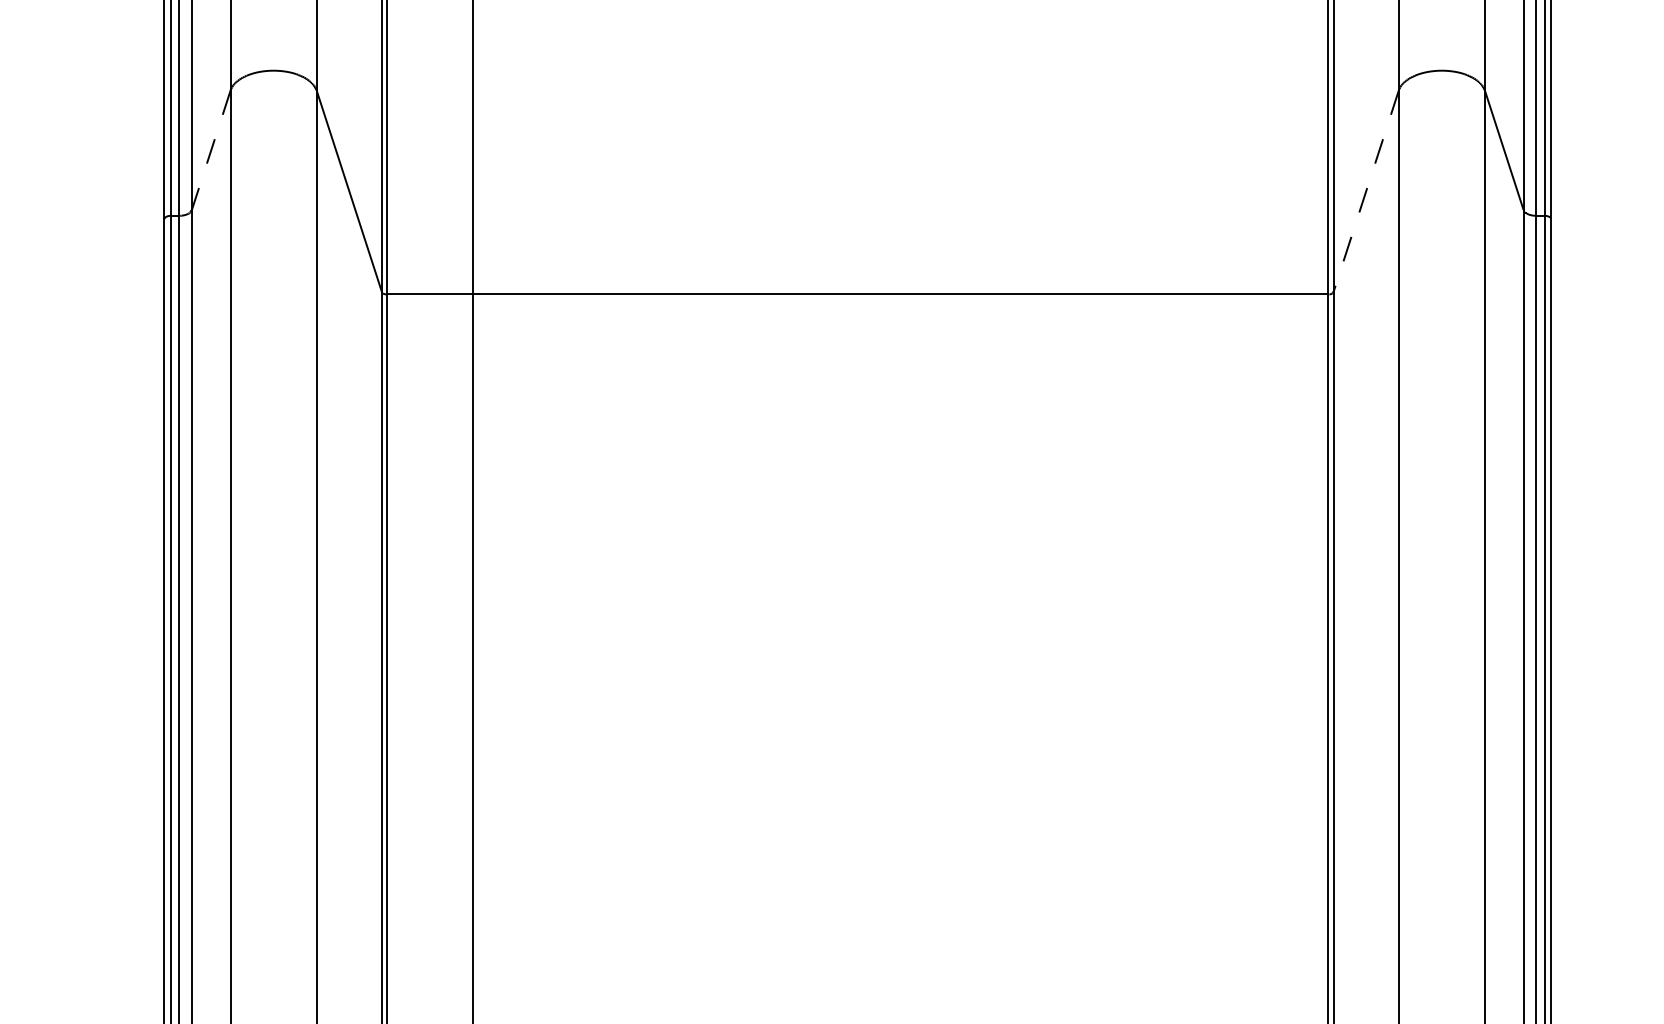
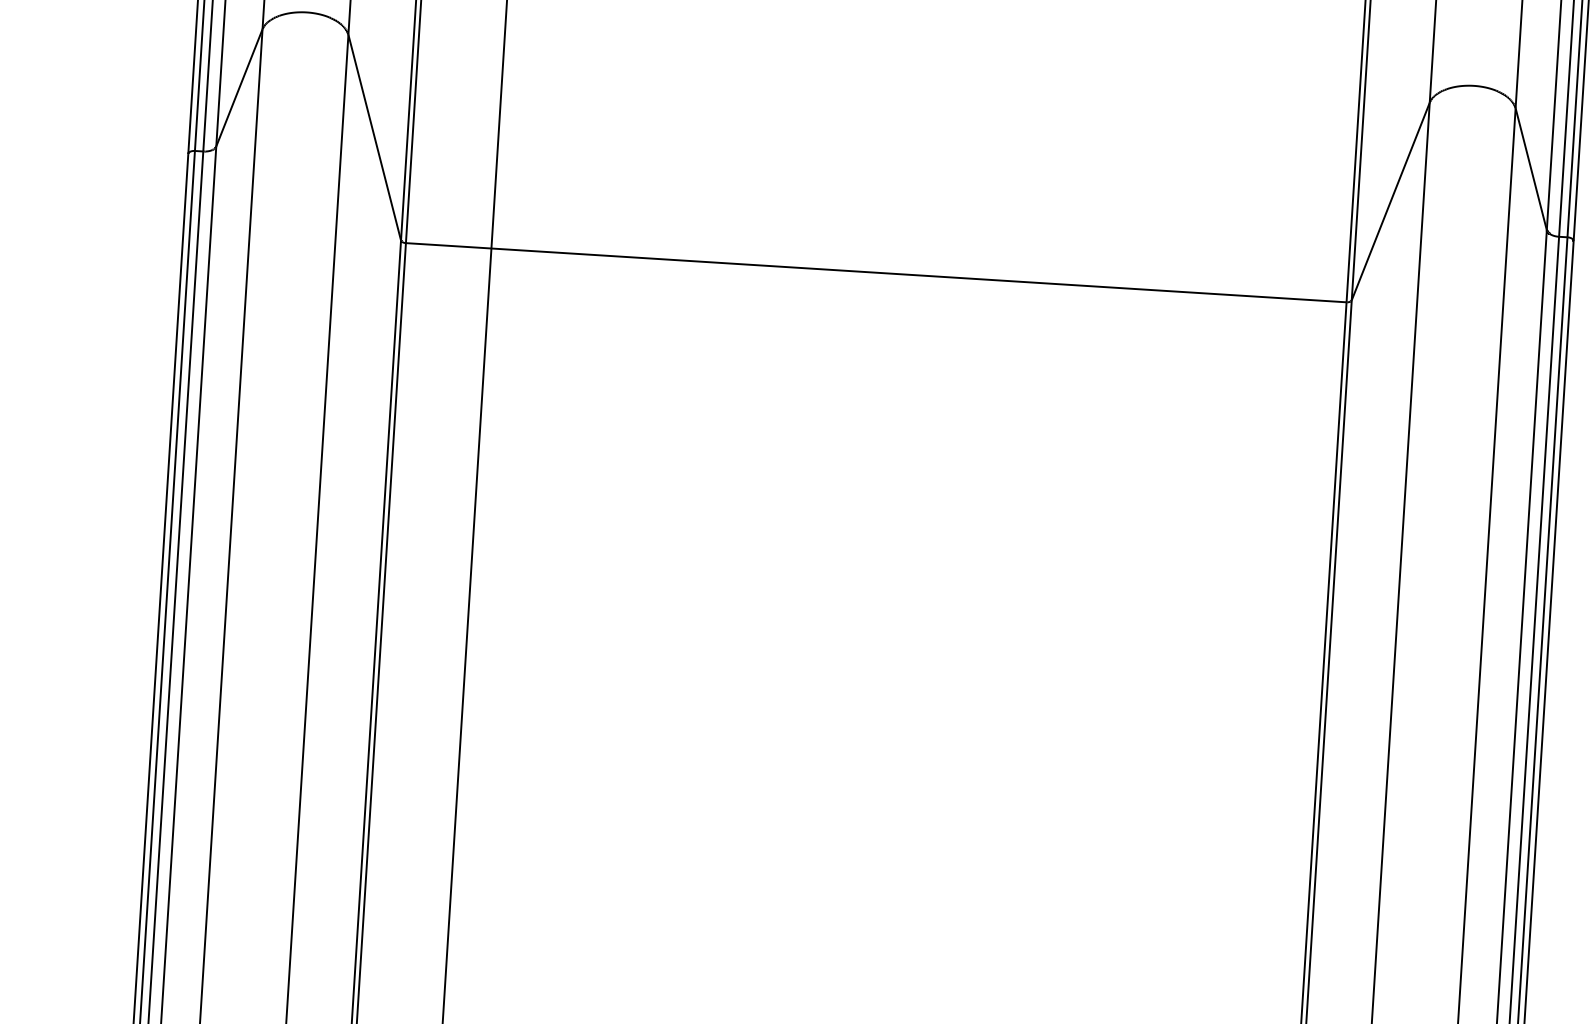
line: (211, 150) -> (239, 88), dashed -> solid
line: (1366, 191) -> (1391, 201), dashed -> solid

